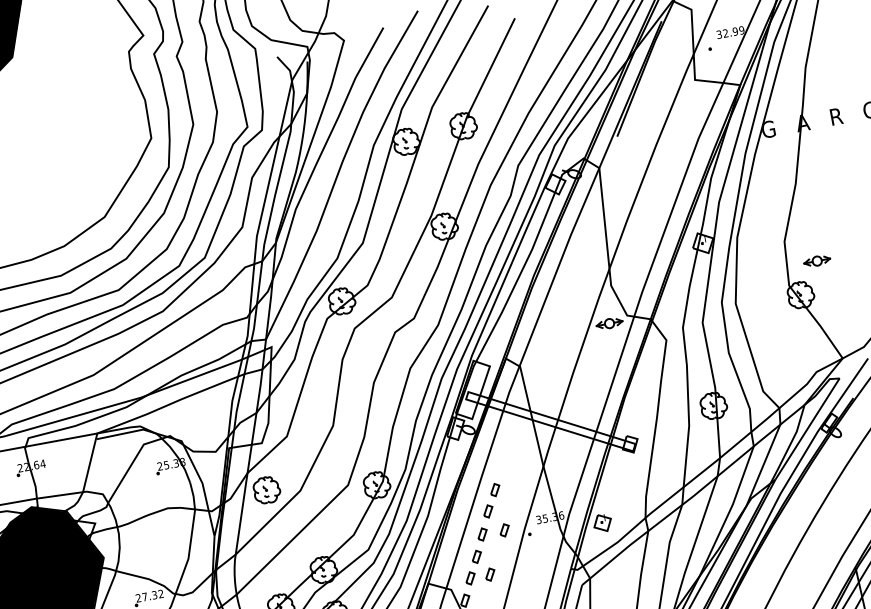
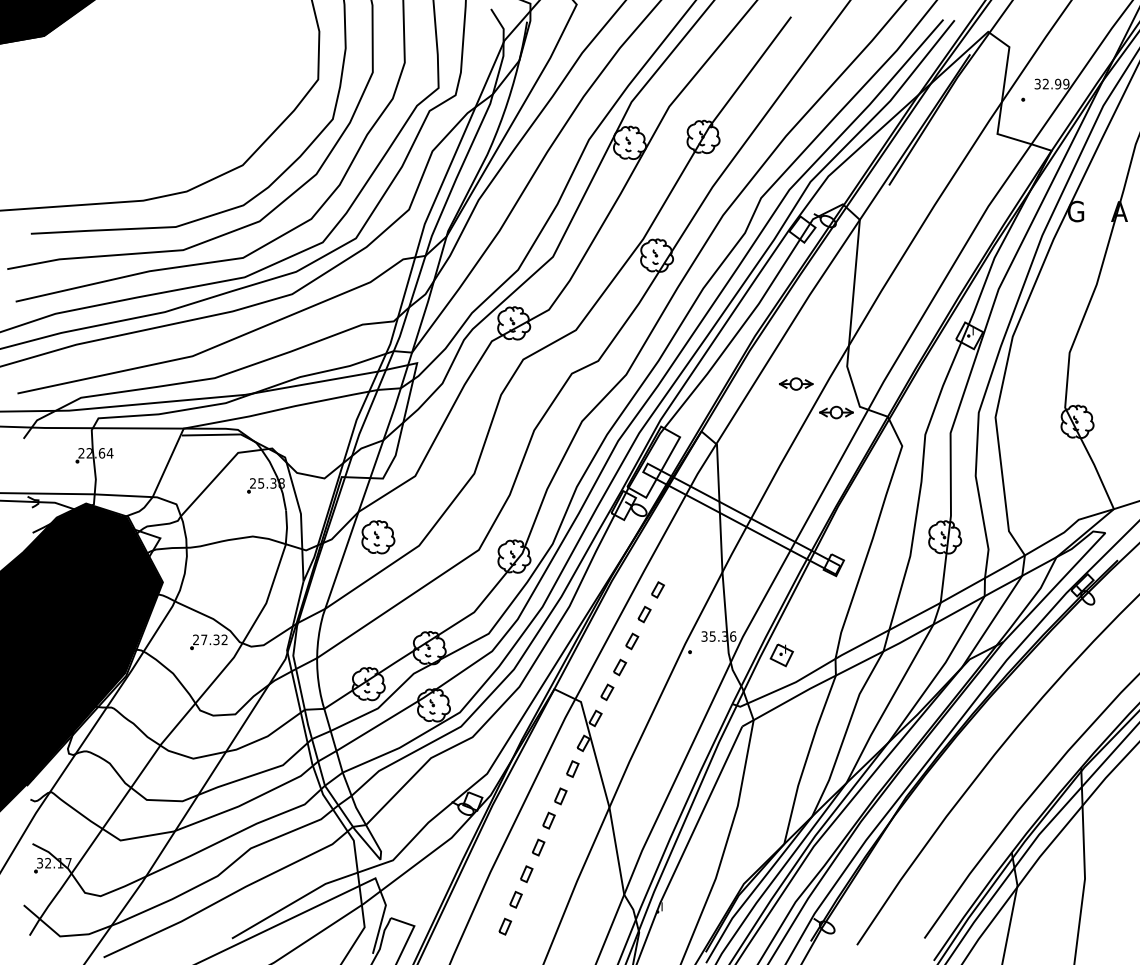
part: (817, 260) -> (796, 383), moved
part: (504, 530) -> (660, 641), removed
part: (490, 574) -> (632, 692), removed

